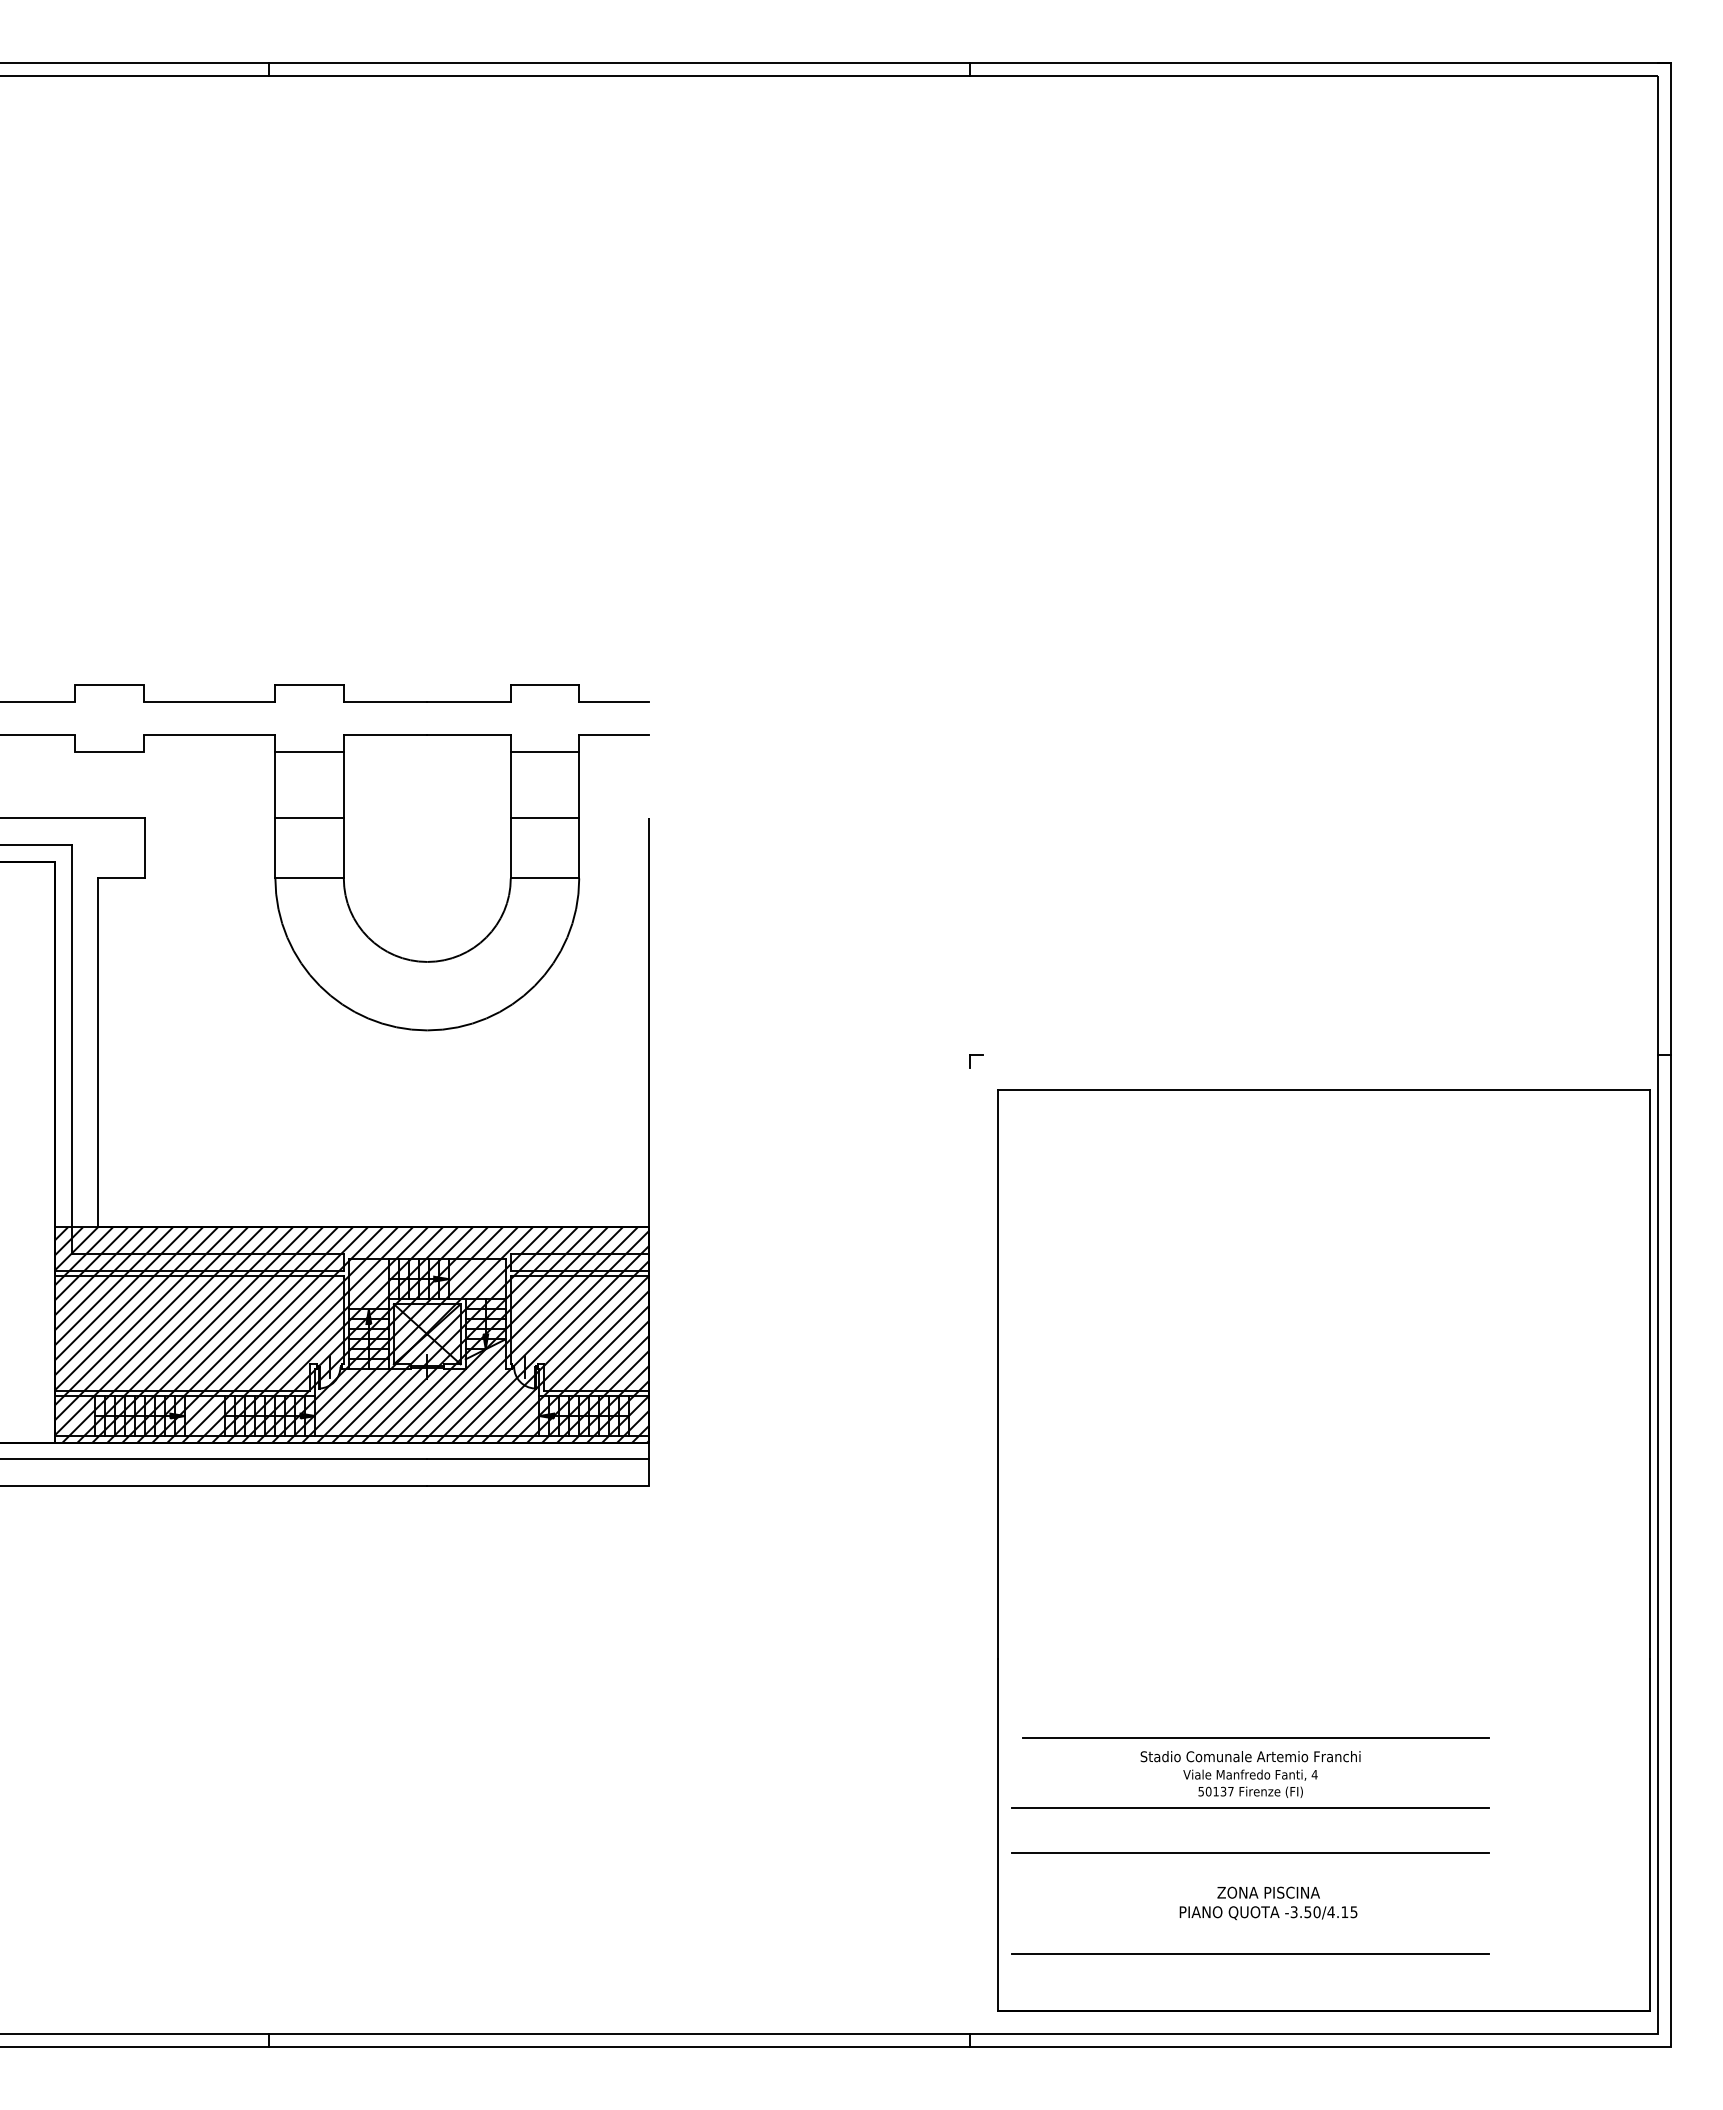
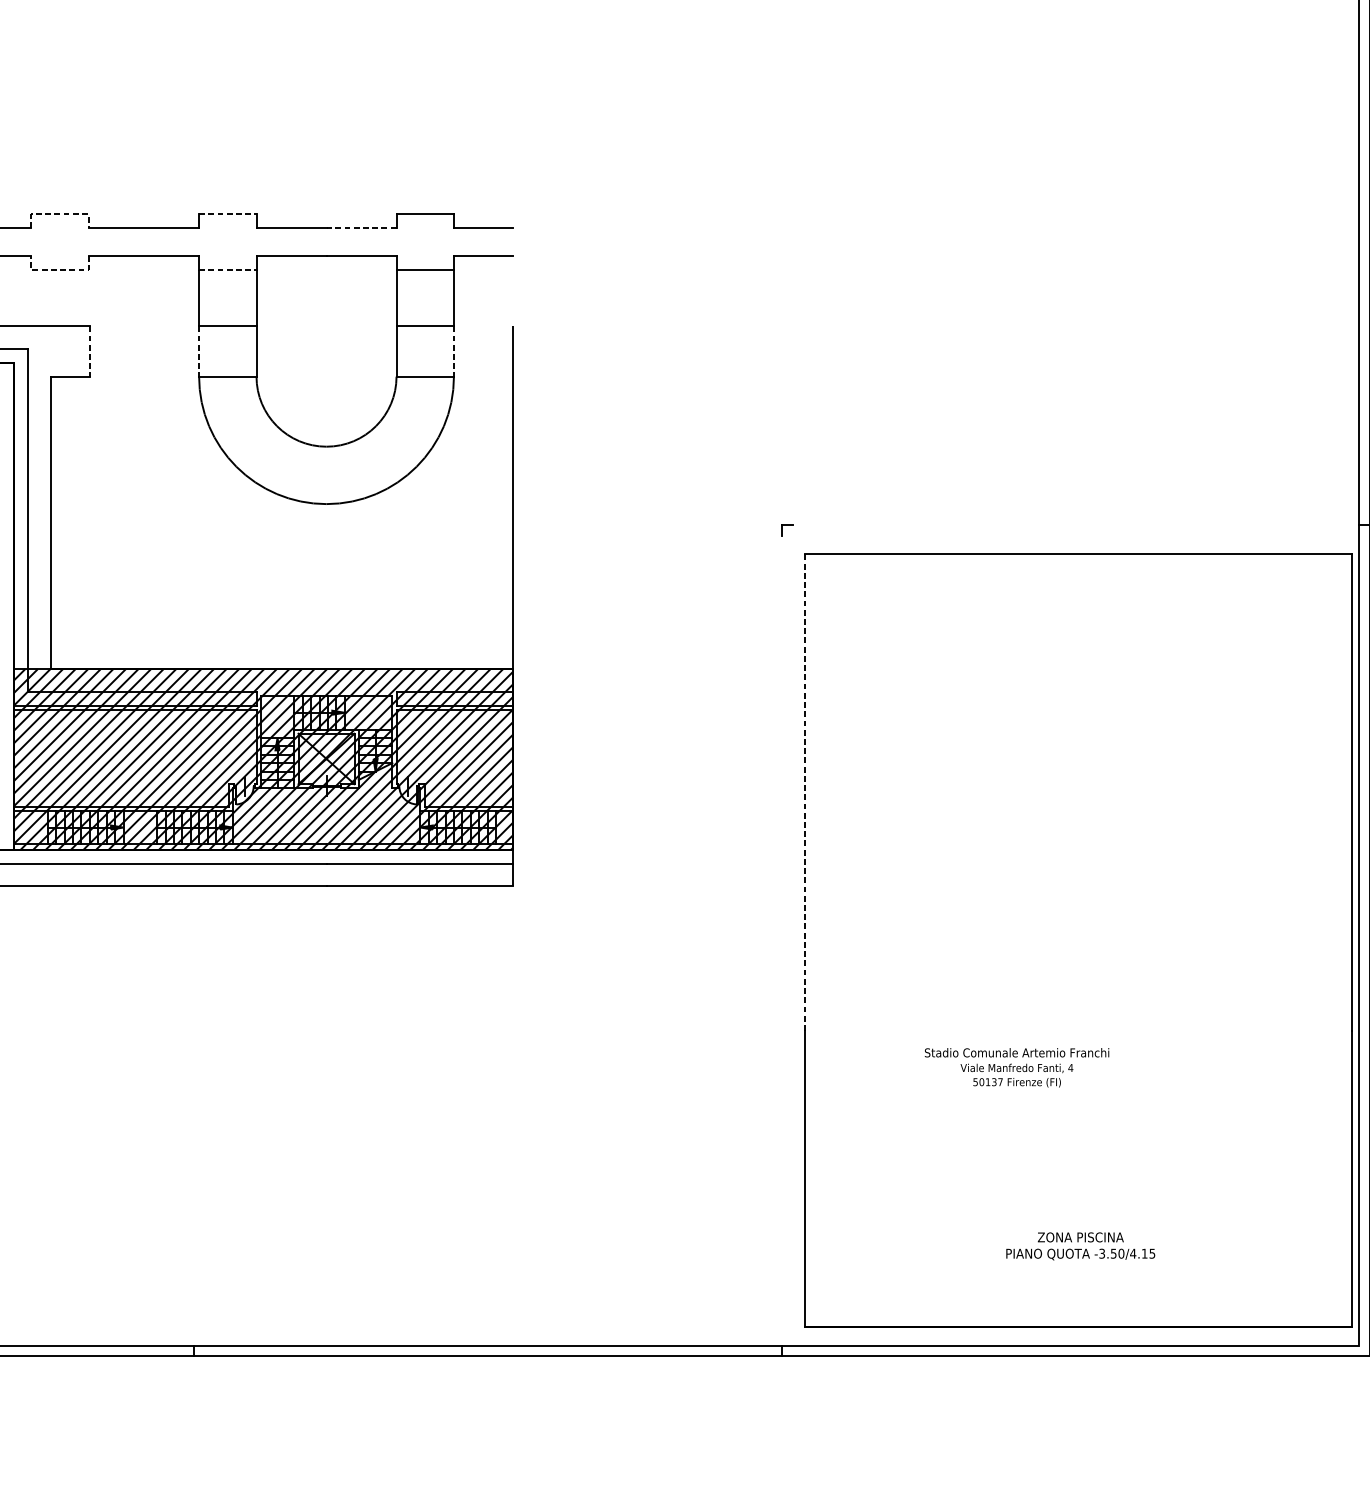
line: (110, 684) -> (60, 213), solid -> dashed
line: (310, 684) -> (228, 213), solid -> dashed
line: (469, 701) -> (361, 228), solid -> dashed
line: (109, 751) -> (59, 270), solid -> dashed
line: (310, 751) -> (228, 270), solid -> dashed
line: (145, 848) -> (90, 351), solid -> dashed
line: (275, 848) -> (199, 351), solid -> dashed
line: (579, 848) -> (454, 351), solid -> dashed
line: (997, 1375) -> (804, 793), solid -> dashed
line: (1255, 1738) -> (1021, 1097), removed
text: (1250, 1774) -> (1016, 1067), moved
line: (1250, 1807) -> (1016, 1155), removed
line: (1250, 1853) -> (1016, 1194), removed
text: (1268, 1903) -> (1080, 1246), moved
line: (1250, 1954) -> (1016, 1279), removed

